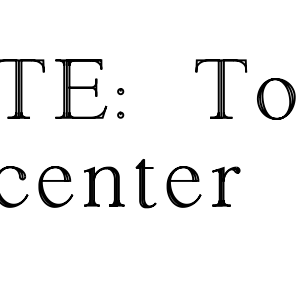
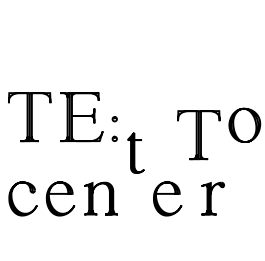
curve: (220, 89) -> (198, 135), moved
curve: (145, 182) -> (135, 152), moved
part: (225, 186) -> (212, 198), moved

